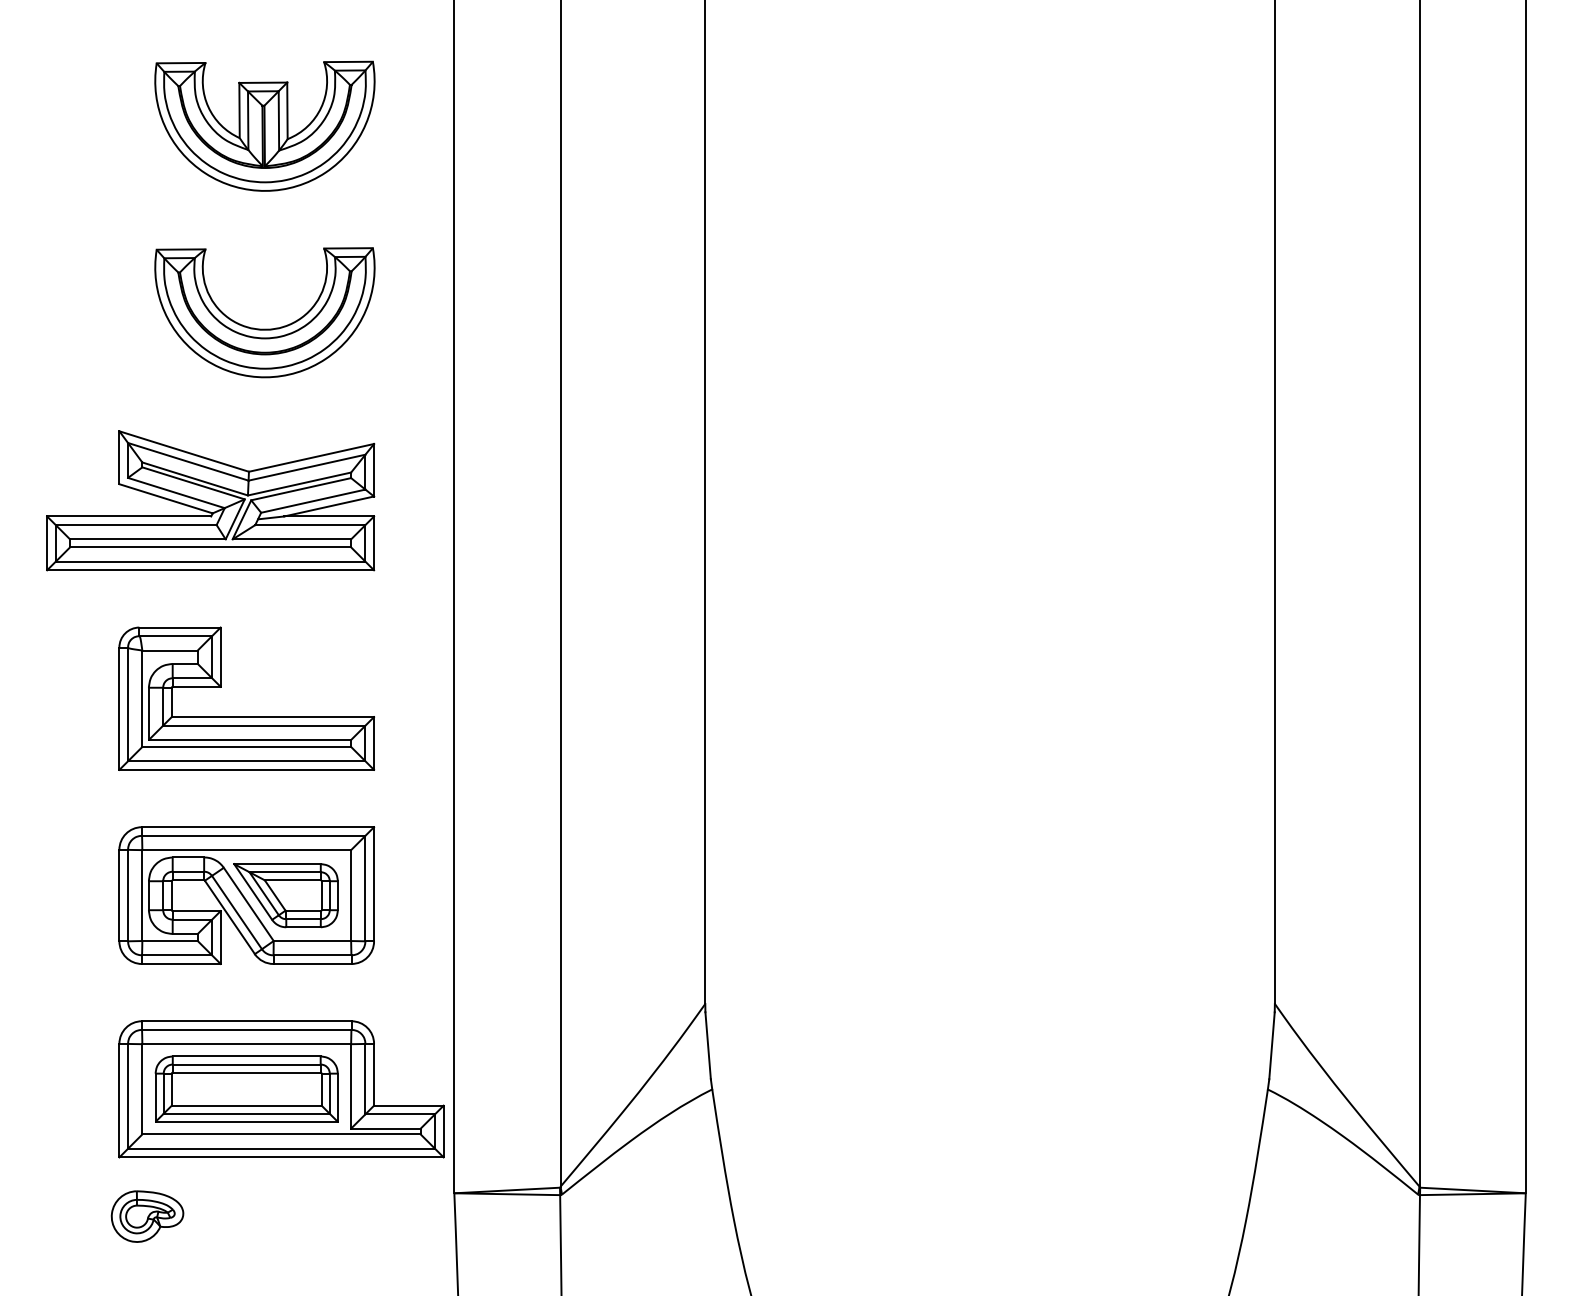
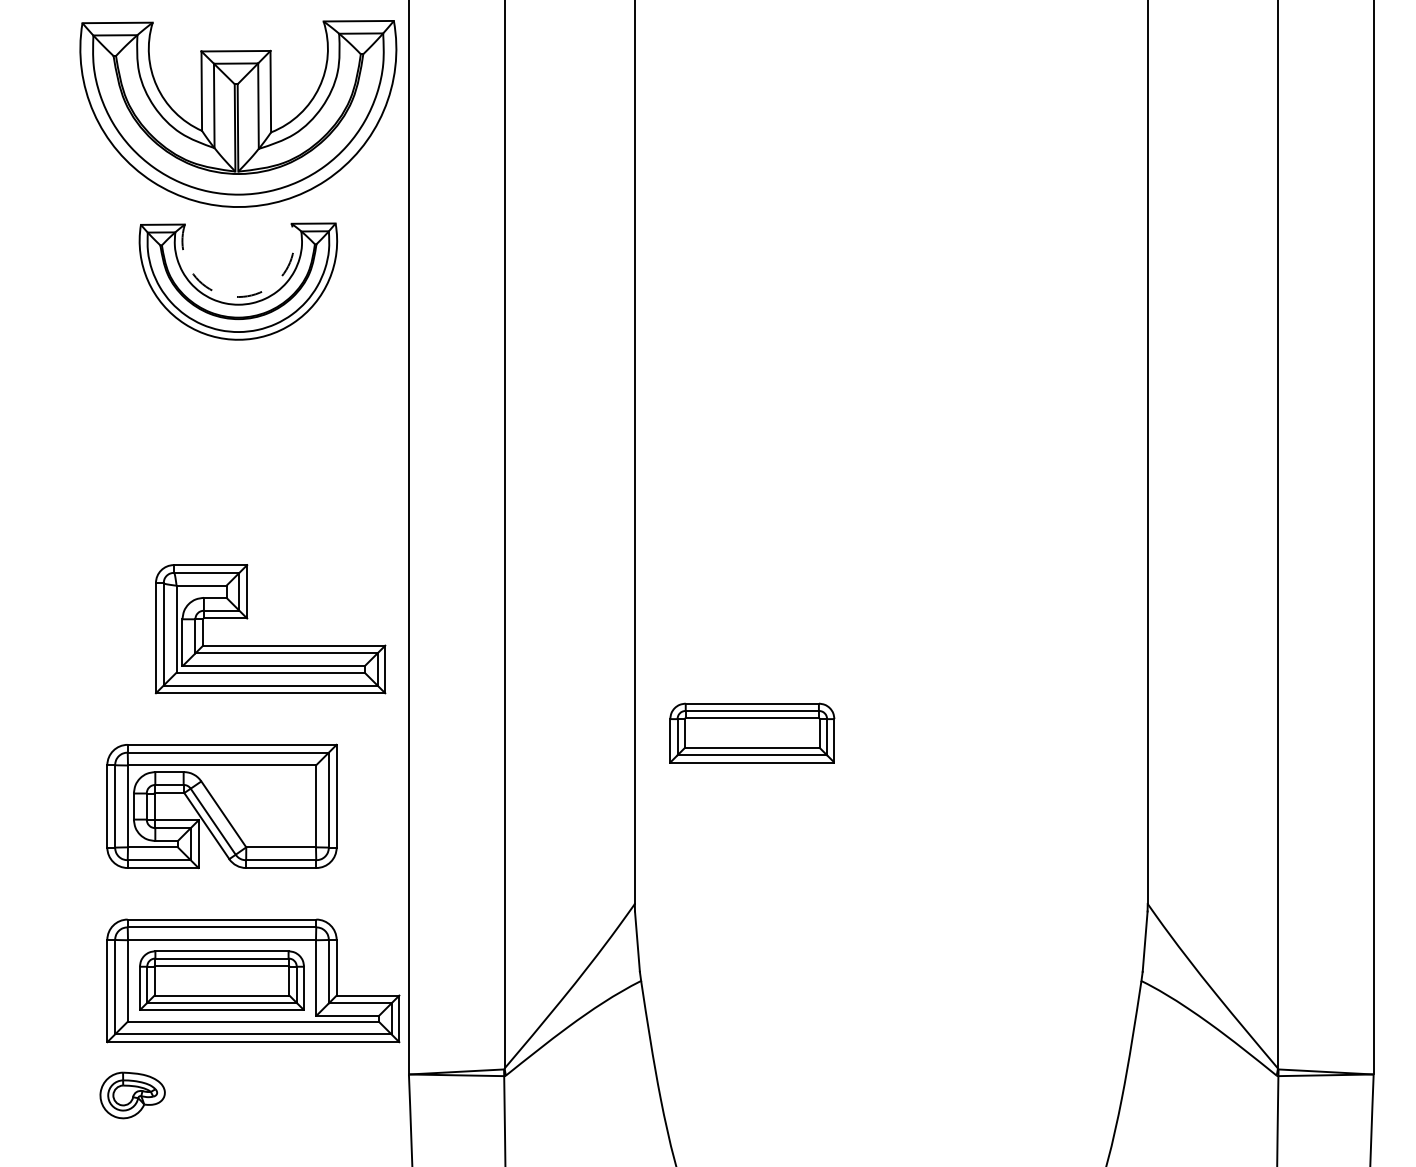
part: (264, 125) -> (237, 113), size x1.6
arc: (265, 329) -> (238, 296), solid -> dashed
part: (210, 500) -> (189, 450), removed
part: (246, 716) -> (270, 645), moved
part: (835, 813) -> (752, 732), added
part: (285, 895) -> (256, 806), removed

